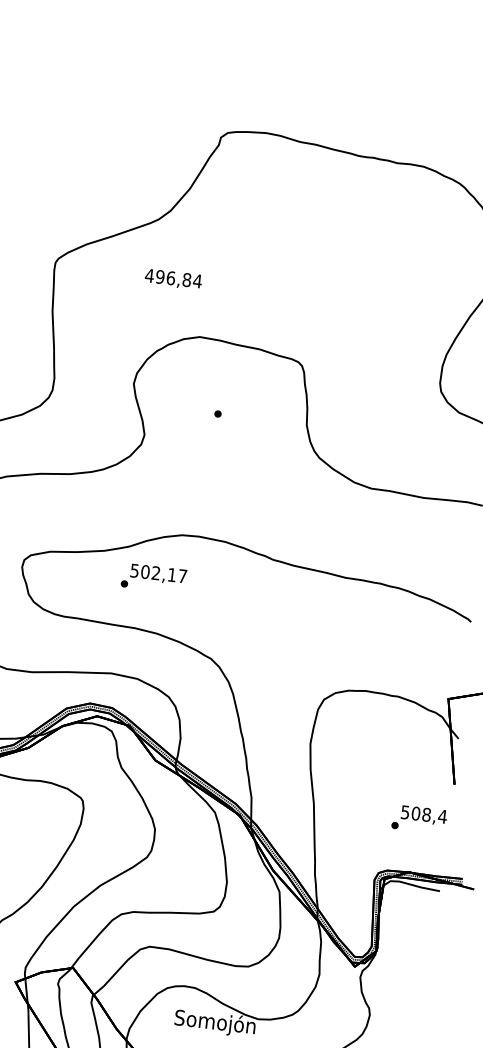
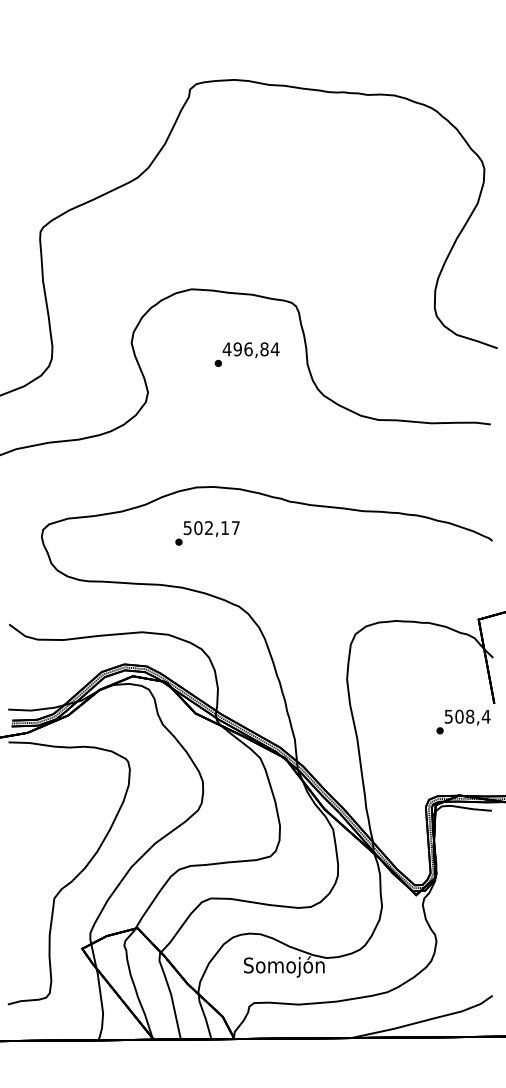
text: (172, 279) -> (250, 350), moved
text: (153, 578) -> (207, 533), moved
text: (419, 818) -> (463, 721), moved

